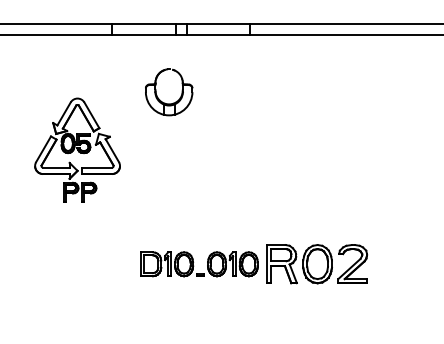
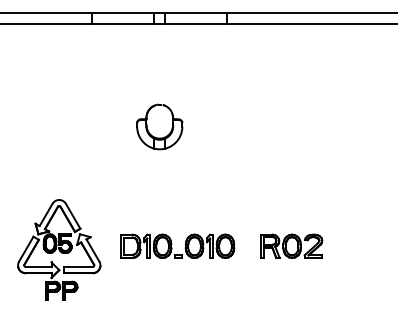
part: (165, 102) -> (156, 136), moved
part: (77, 149) -> (59, 249), moved
part: (317, 264) -> (292, 246), size x0.62

